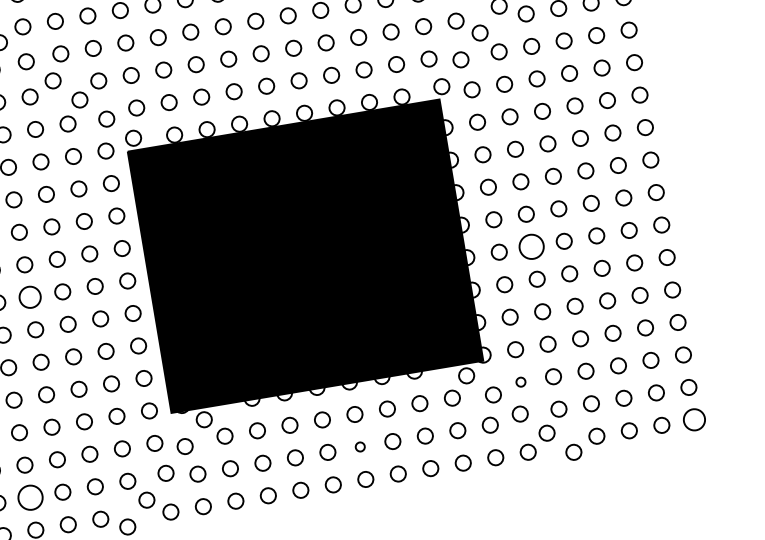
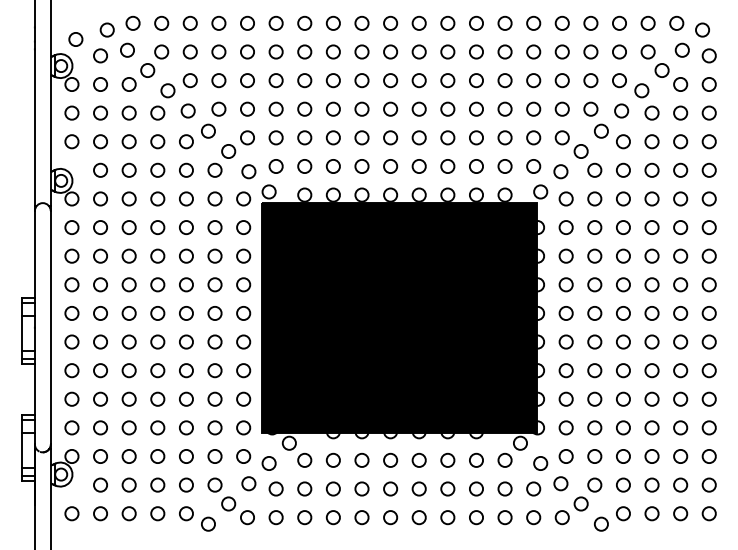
circle: (531, 246) -> (594, 341), size x0.62
circle: (29, 297) -> (157, 313), size x0.71
circle: (520, 382) -> (565, 456), size x1.67
circle: (693, 419) -> (708, 513), size x0.71
circle: (359, 446) -> (418, 488), size x1.67
circle: (29, 497) -> (128, 484), size x0.62

